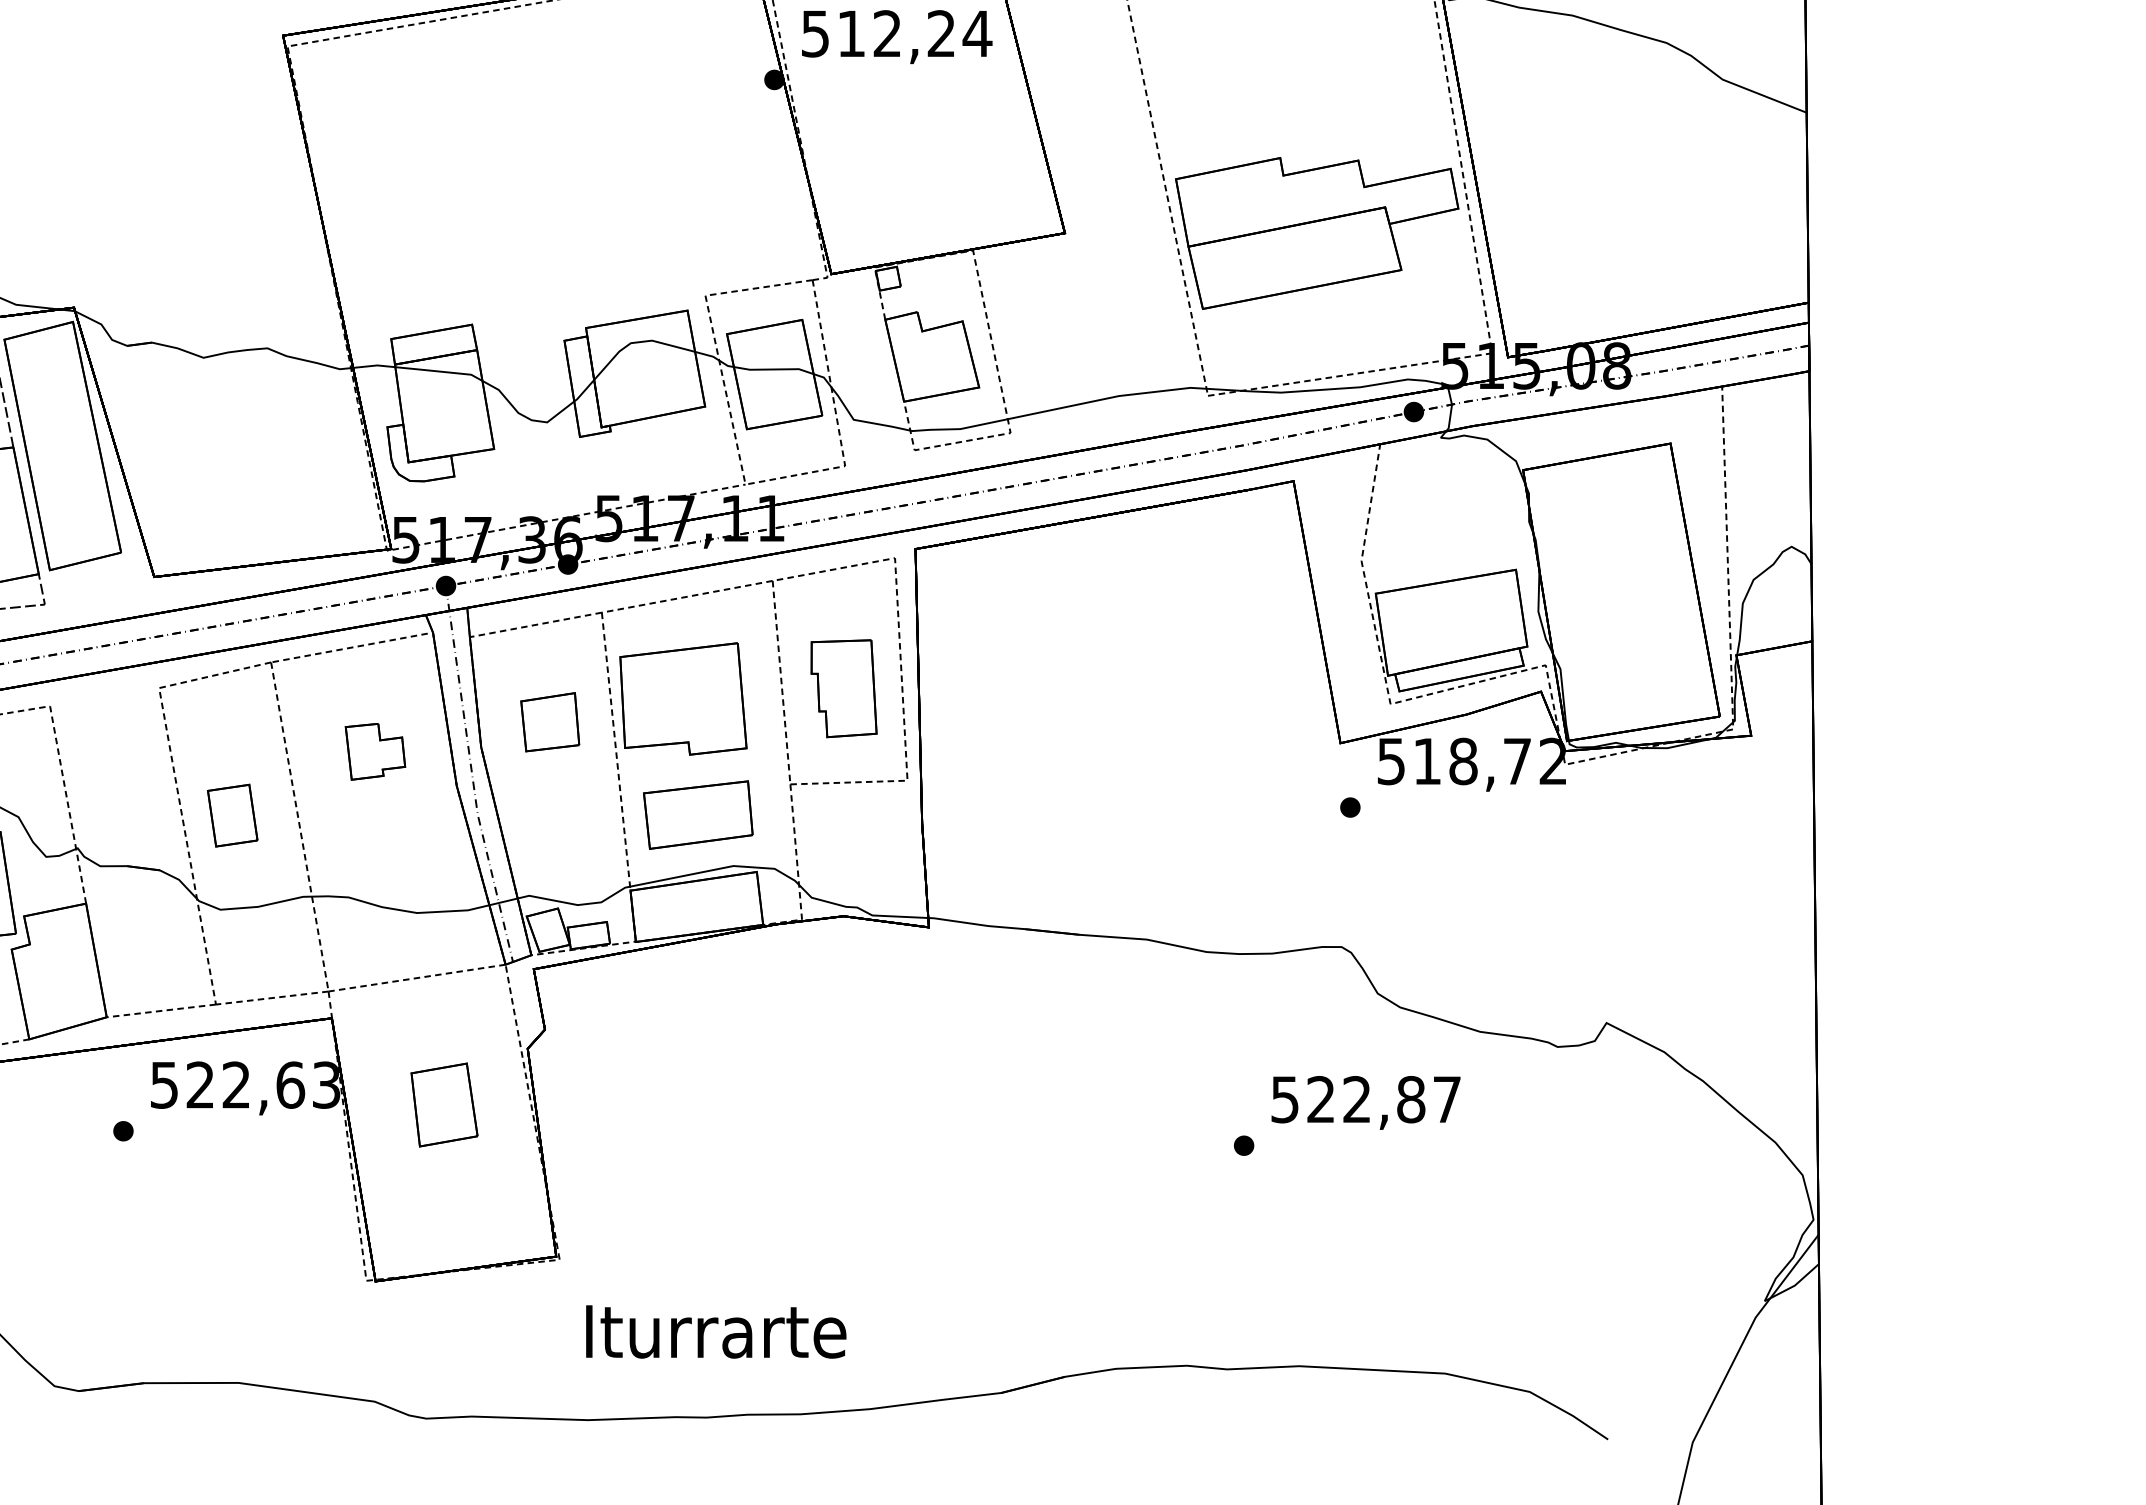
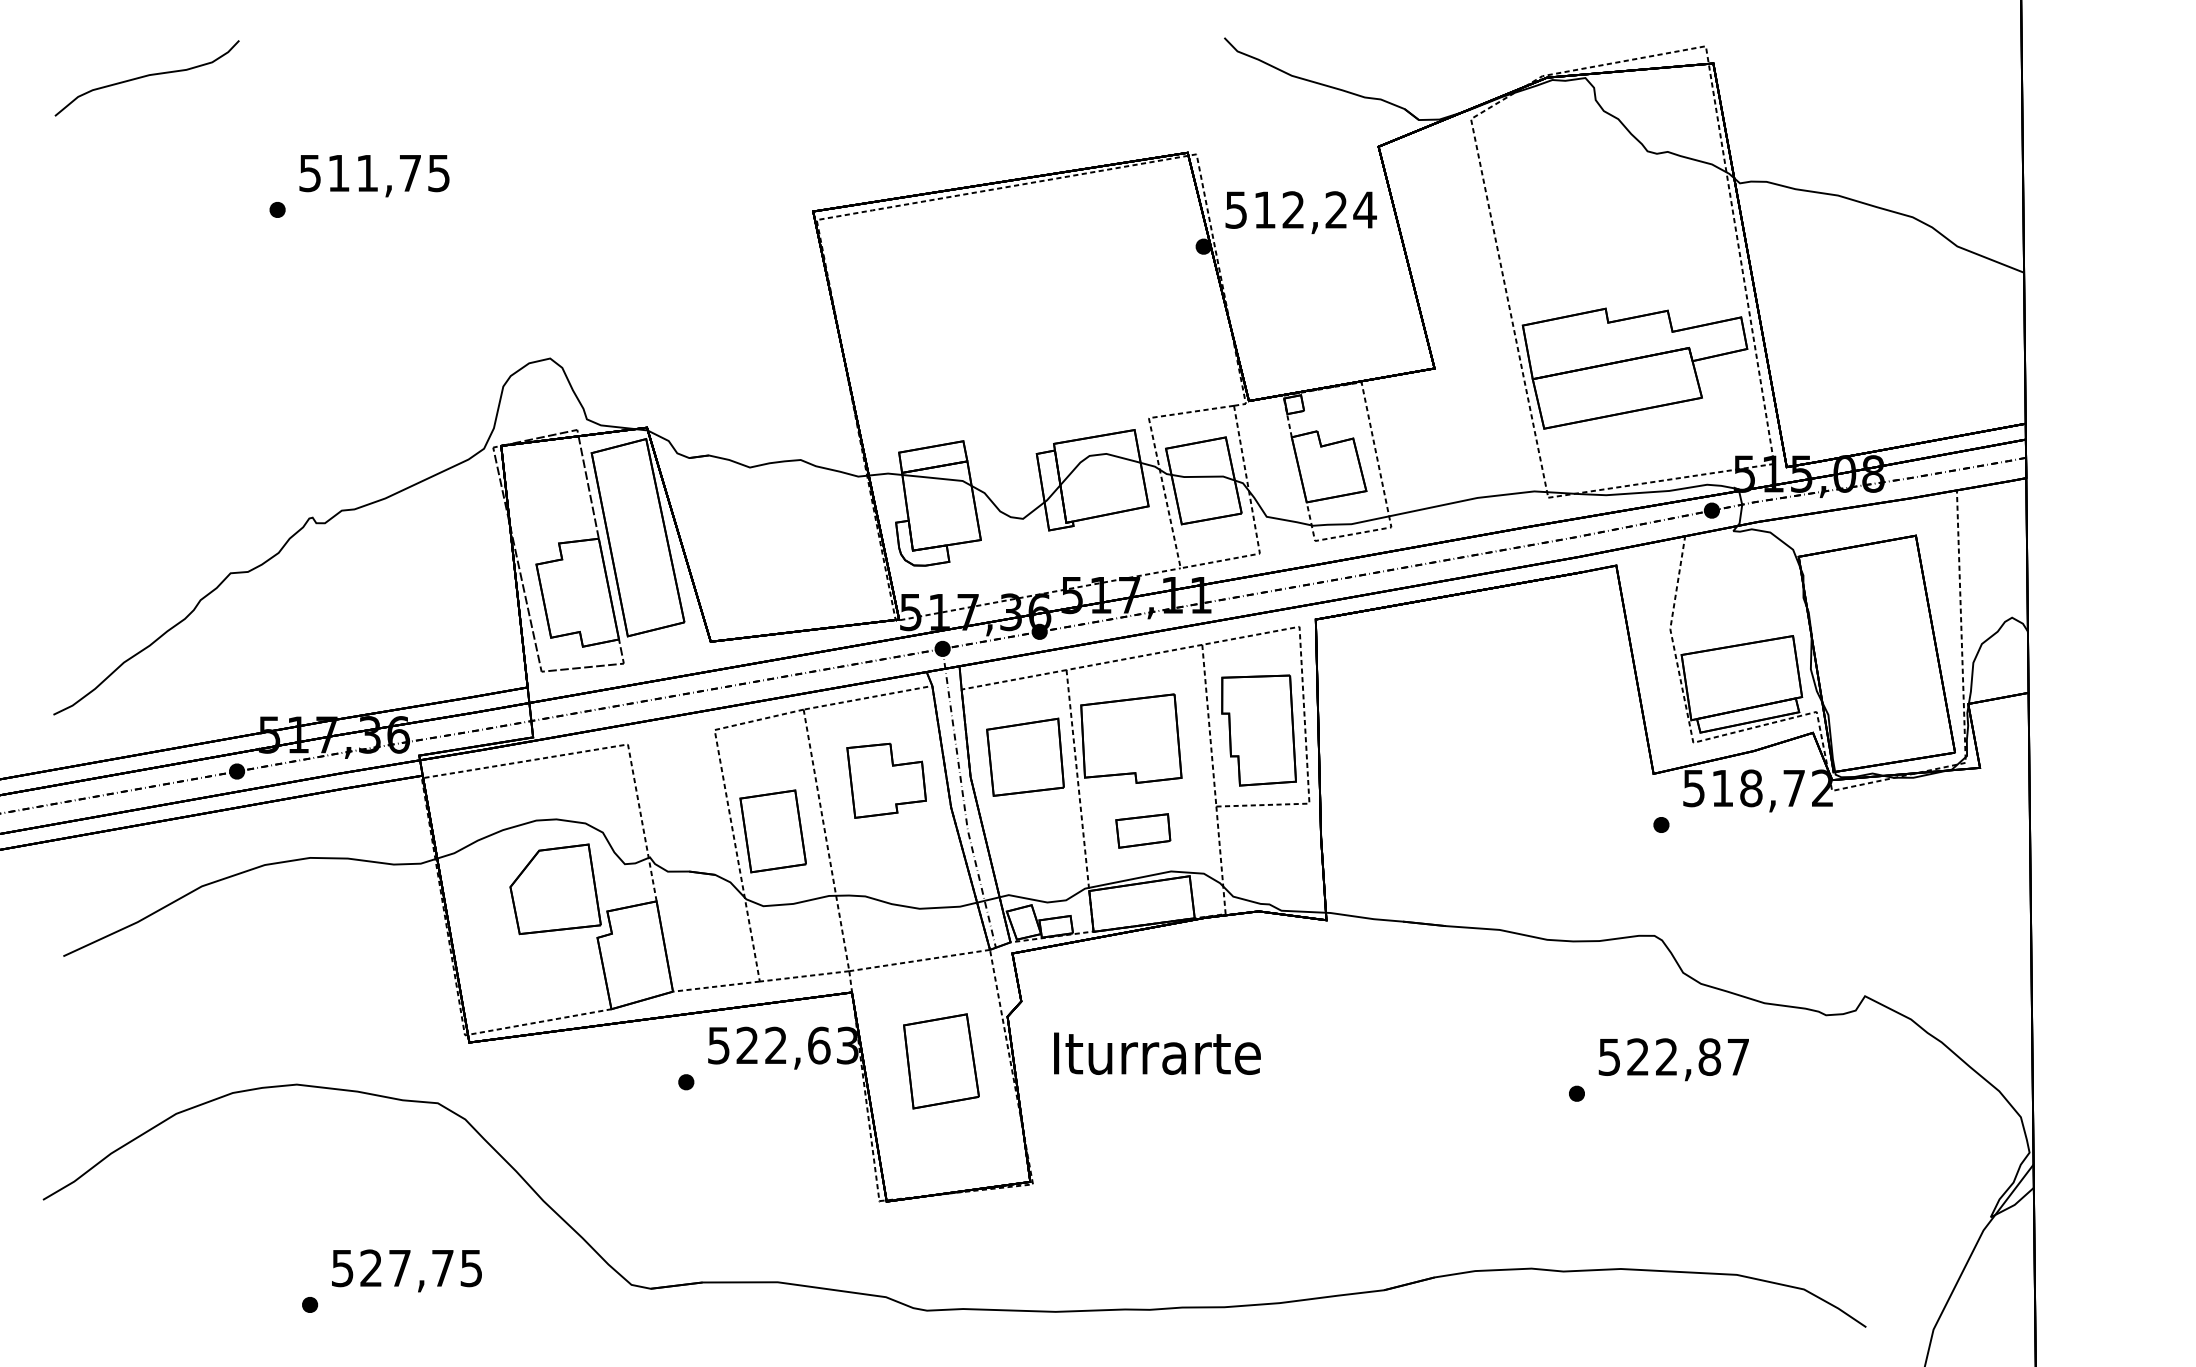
part: (843, 688) -> (1258, 730), size x1.43
part: (550, 721) -> (1025, 756), size x1.67
part: (375, 751) -> (886, 780), size x1.67
part: (698, 814) -> (1143, 830), size x0.62
part: (231, 815) -> (772, 831), size x1.67
part: (444, 1105) -> (941, 1061), size x1.43
text: (716, 1331) -> (1157, 1053), moved

